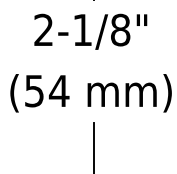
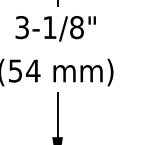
text: (42, 30) -> (21, 27), 2-1/8" -> 3-1/8"

